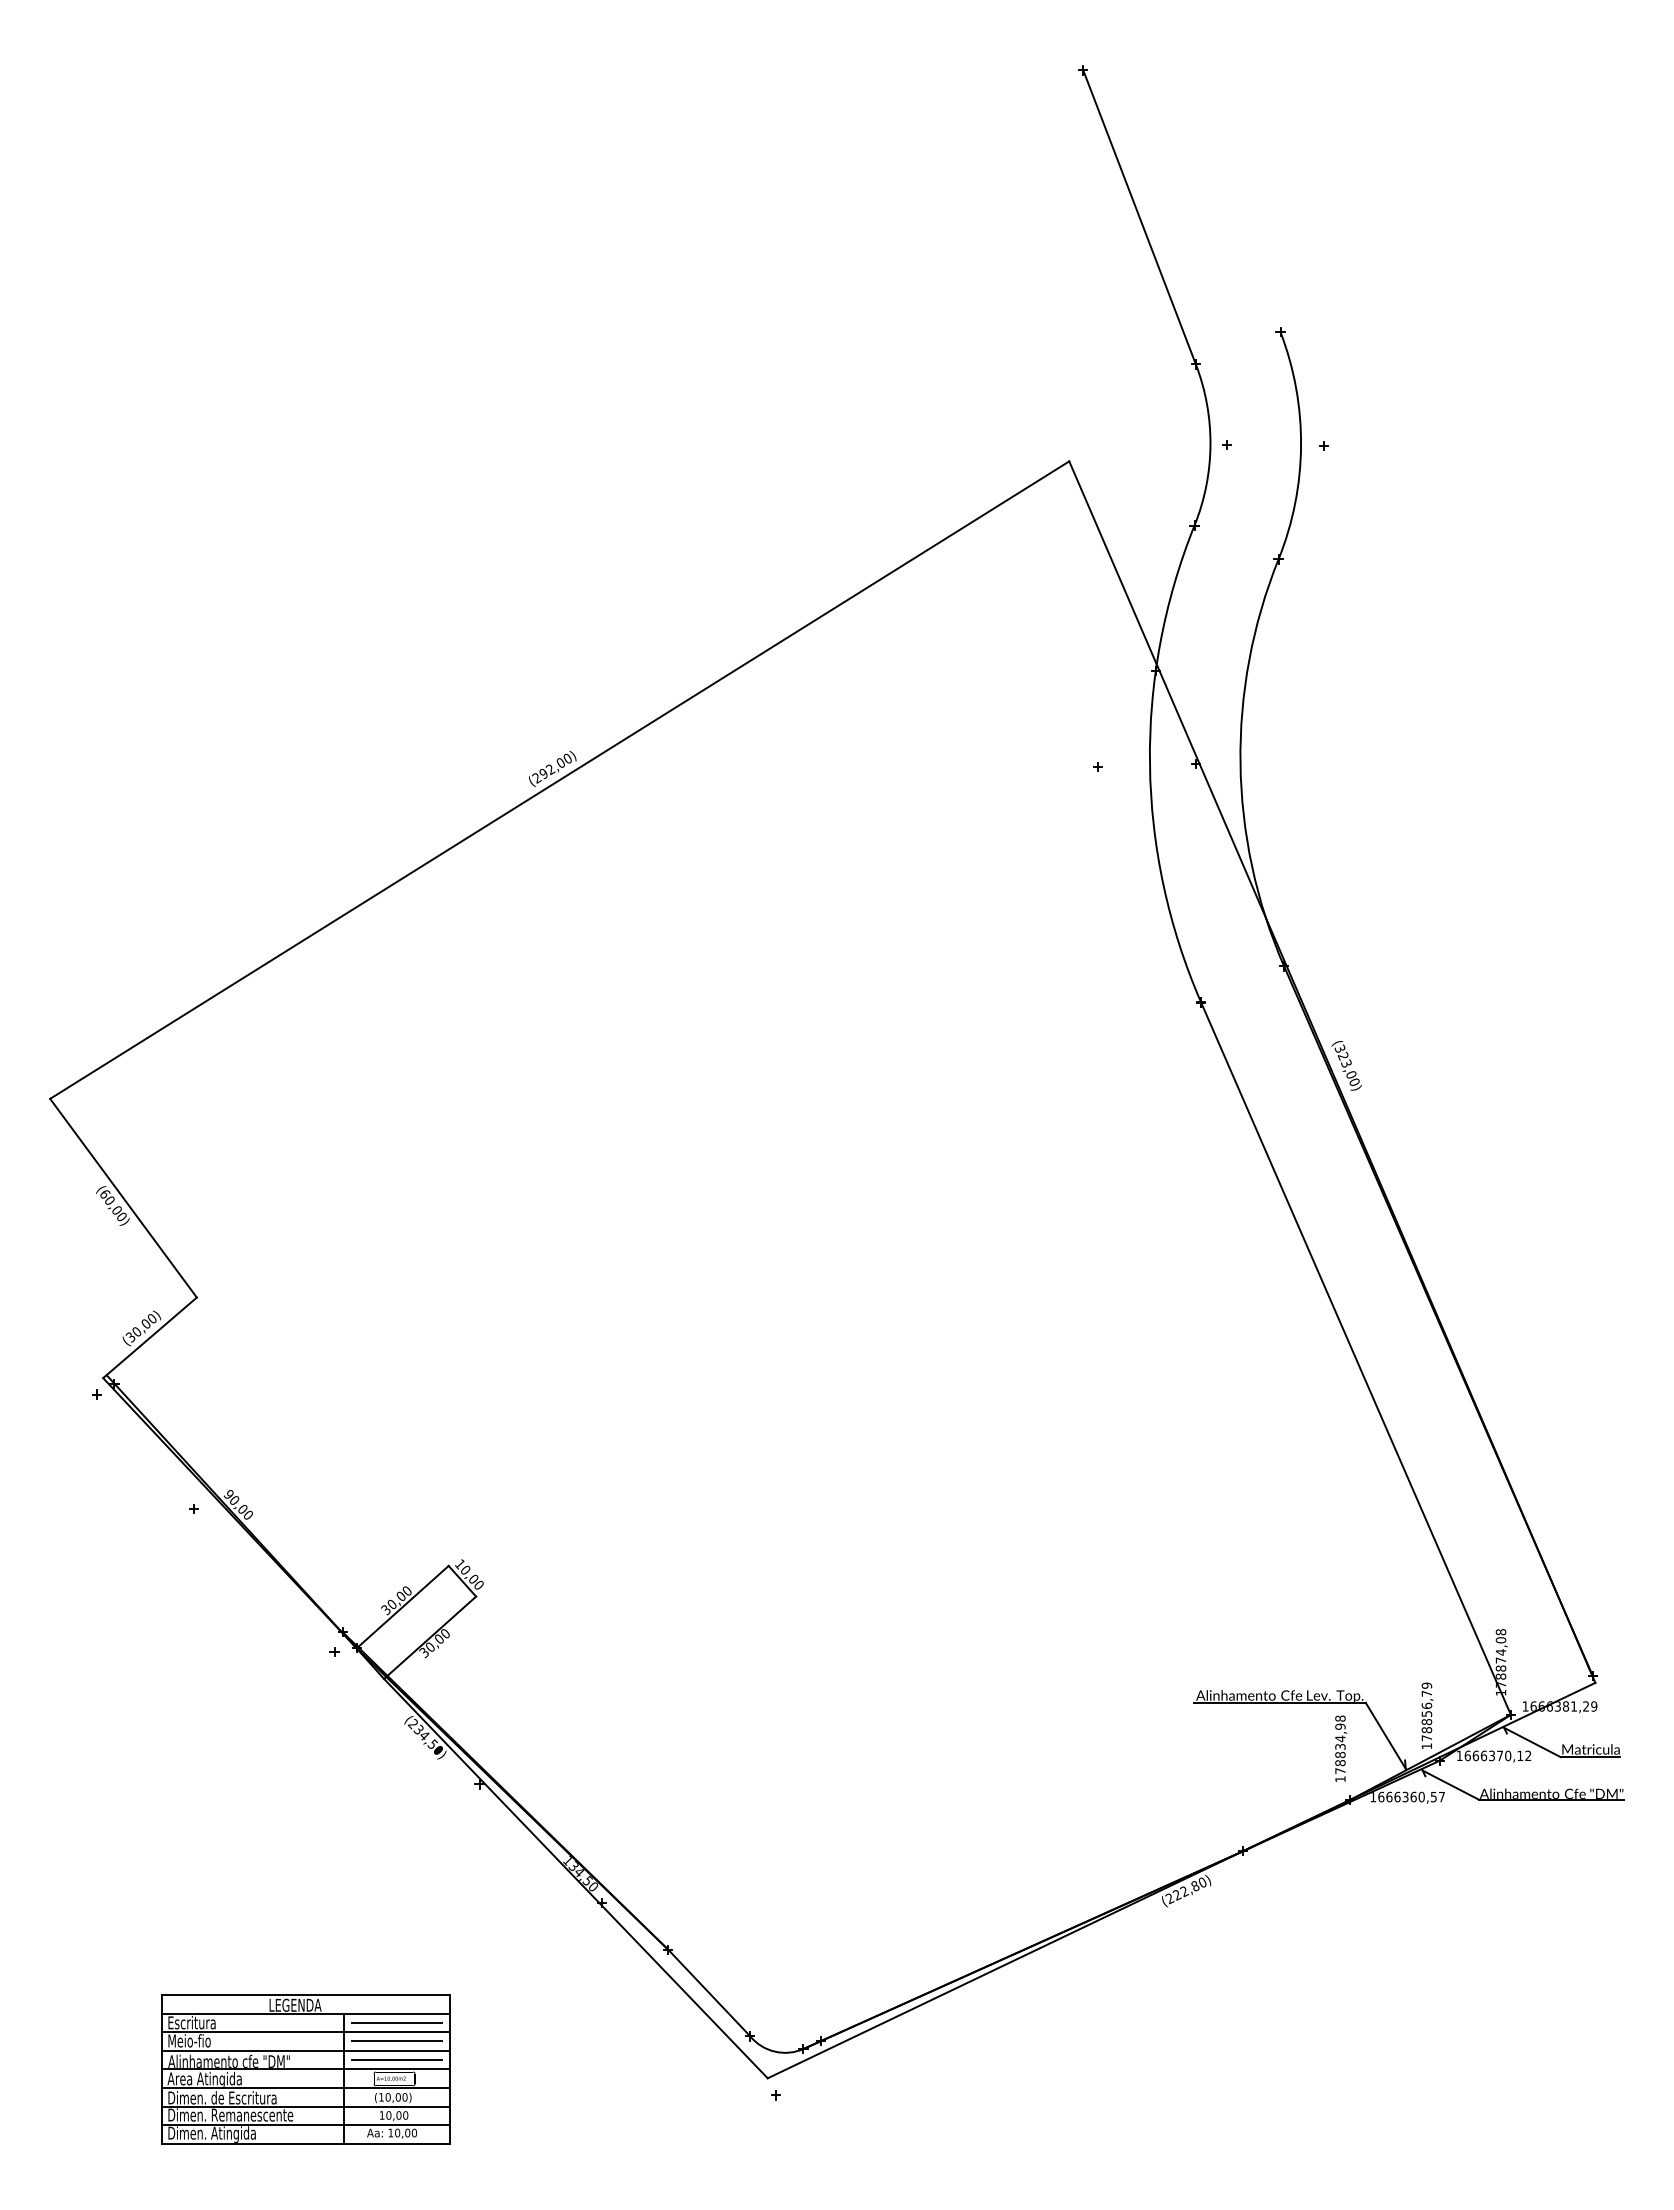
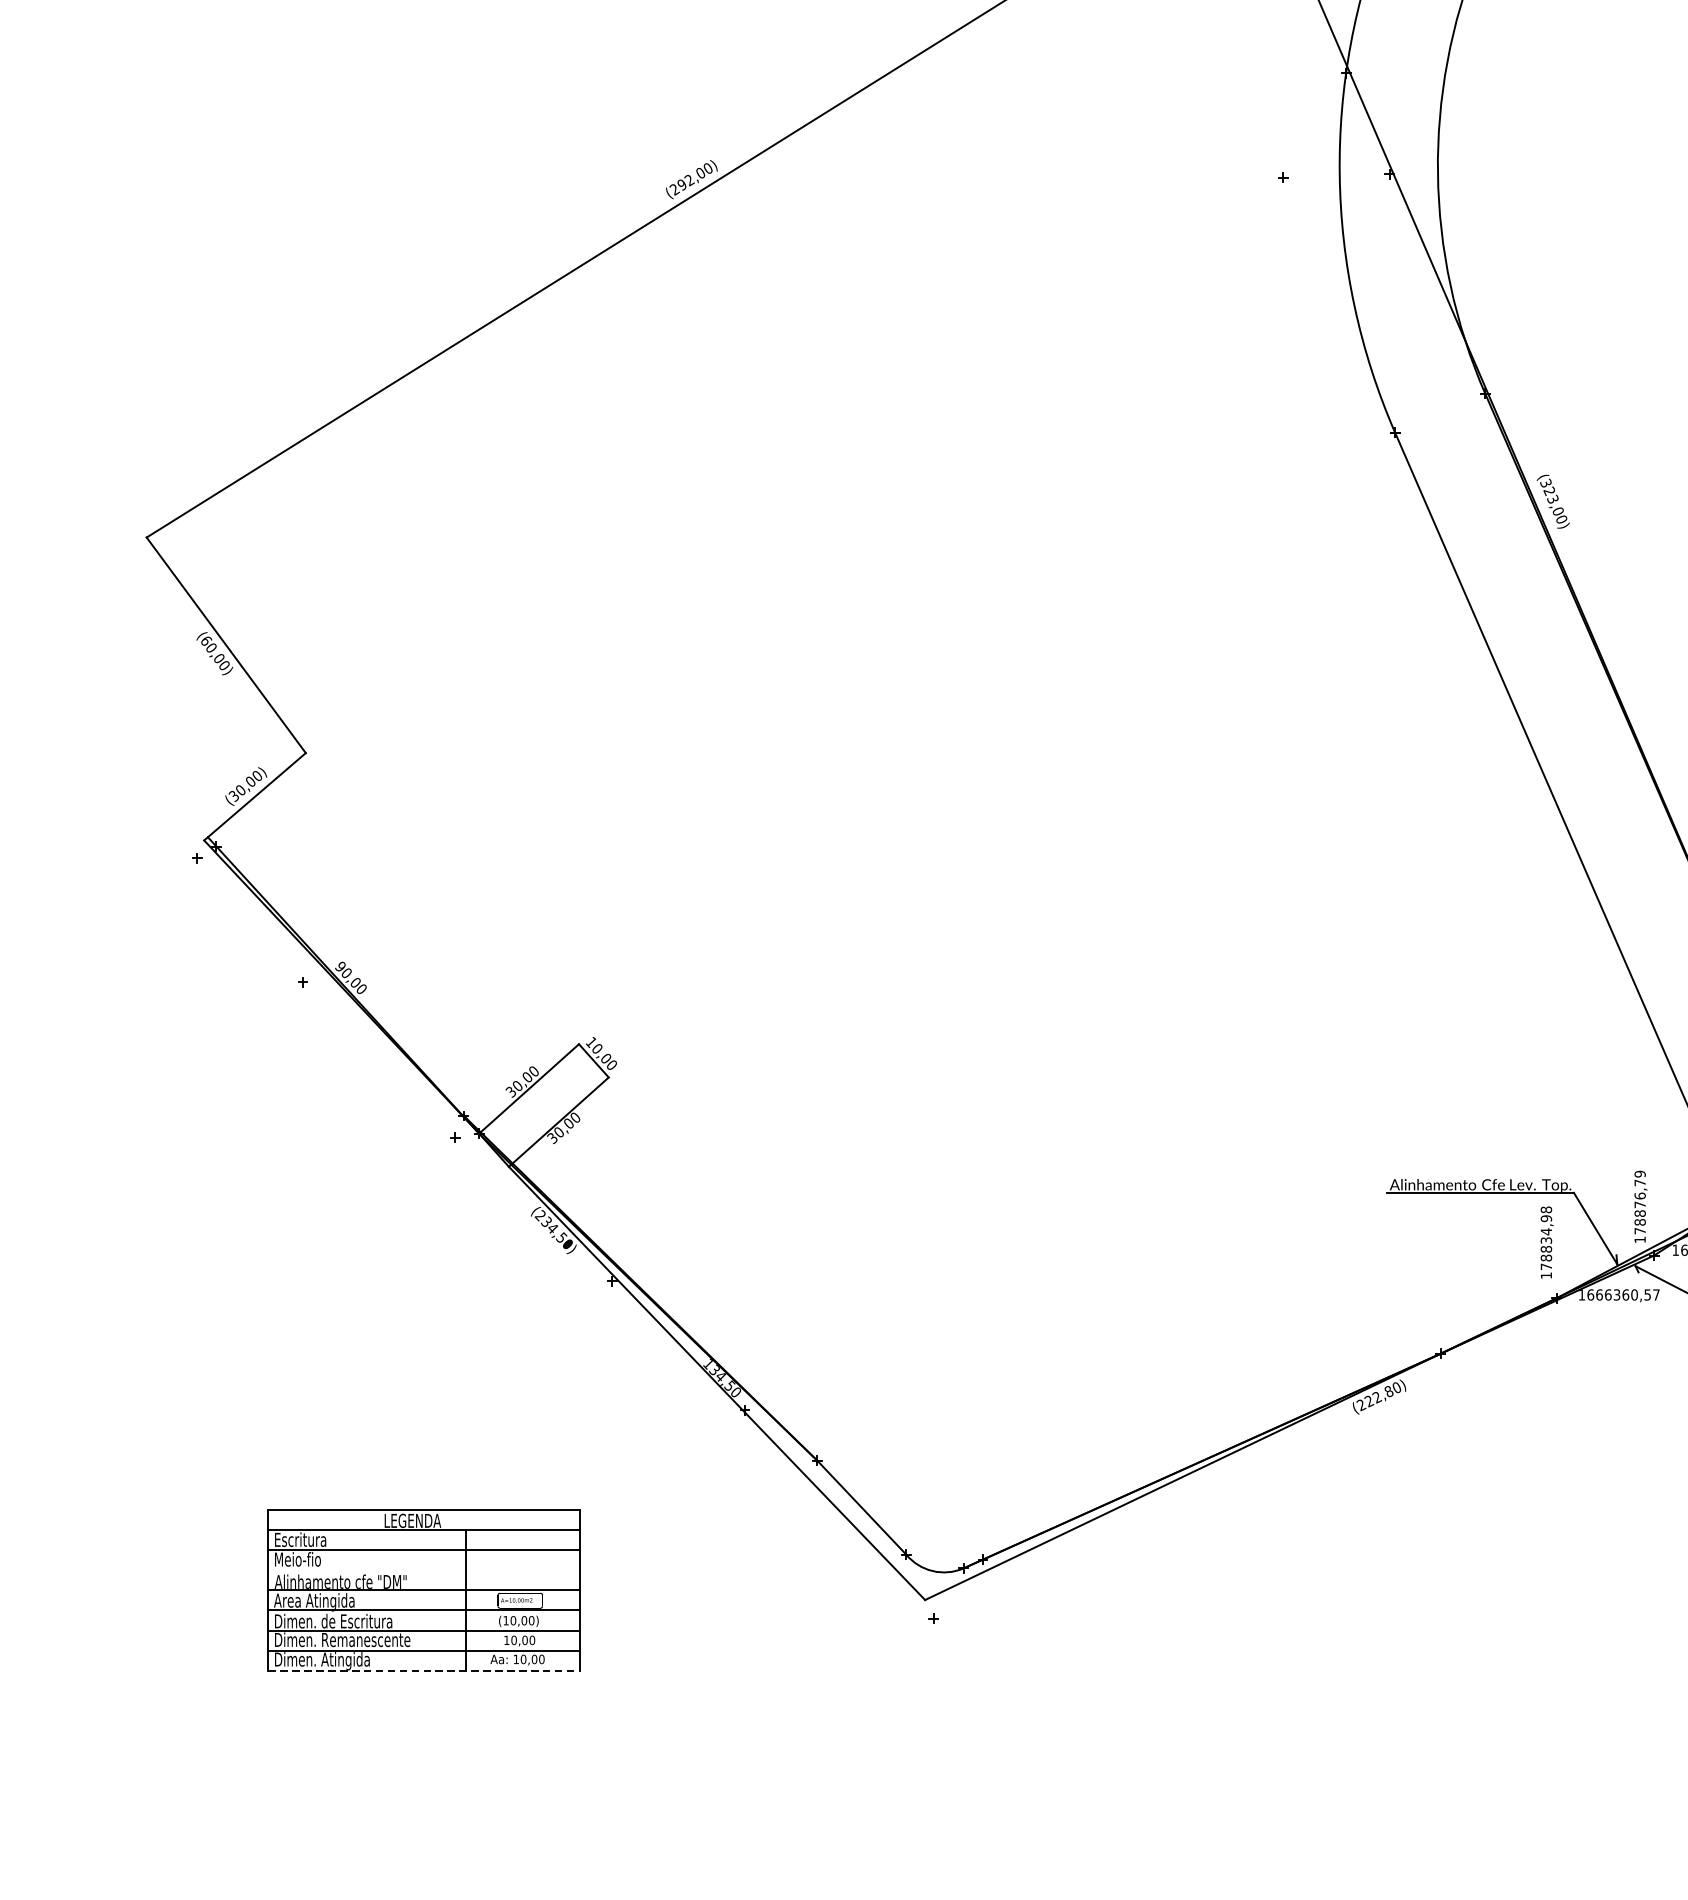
text: (1426, 1713) -> (1639, 1204), 178856,79 -> 178876,79
line: (397, 2022) -> (523, 1539), removed
line: (397, 2041) -> (523, 1560), removed
line: (305, 2050) -> (423, 1569), removed
line: (397, 2060) -> (523, 1580), removed
line: (306, 2143) -> (424, 1670), solid -> dashed

